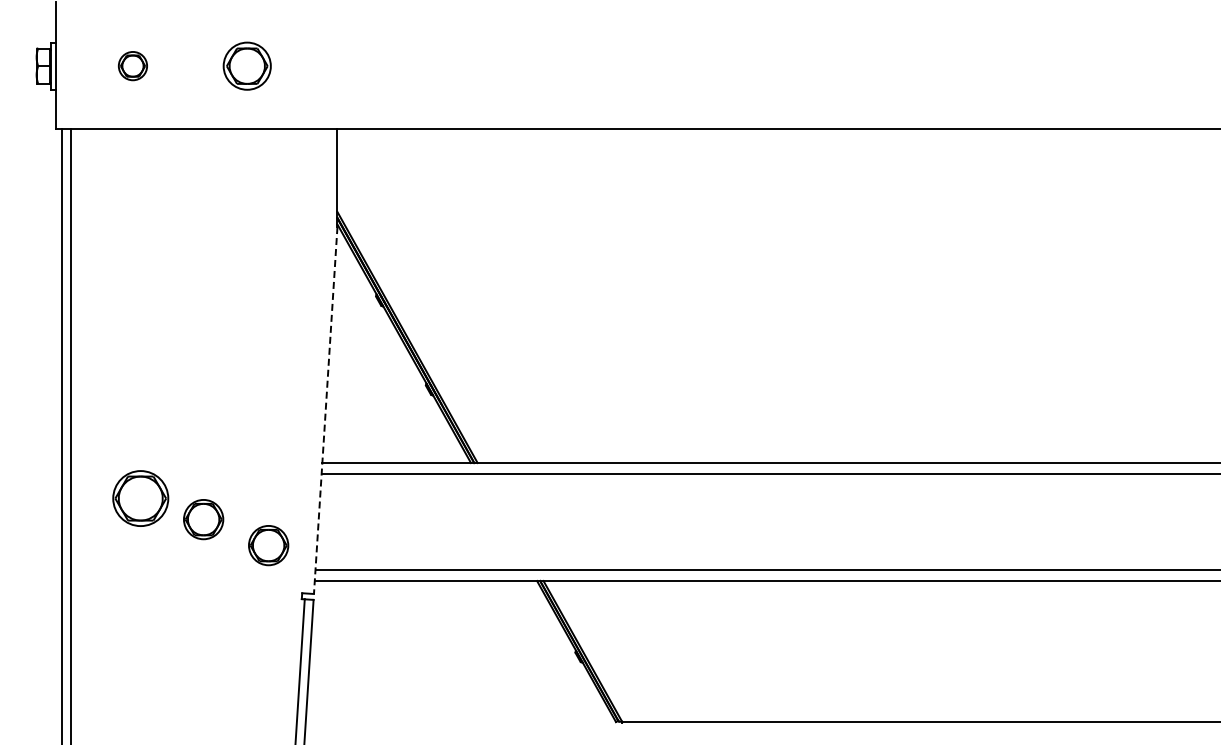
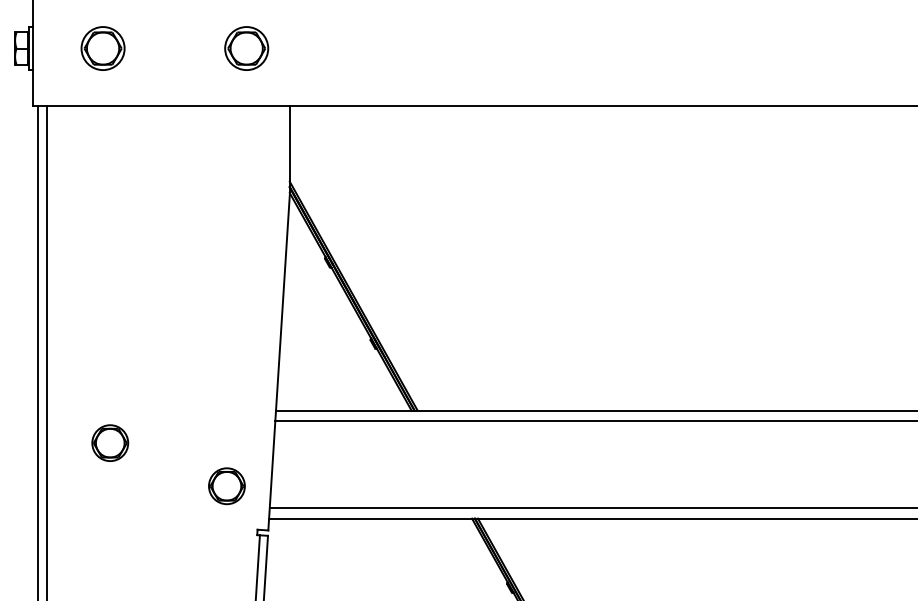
part: (132, 65) -> (102, 47), size x1.67
part: (246, 65) -> (245, 47), moved
line: (325, 410) -> (278, 362), dashed -> solid
part: (140, 497) -> (109, 442), size x0.71
part: (203, 519) -> (167, 462), removed

